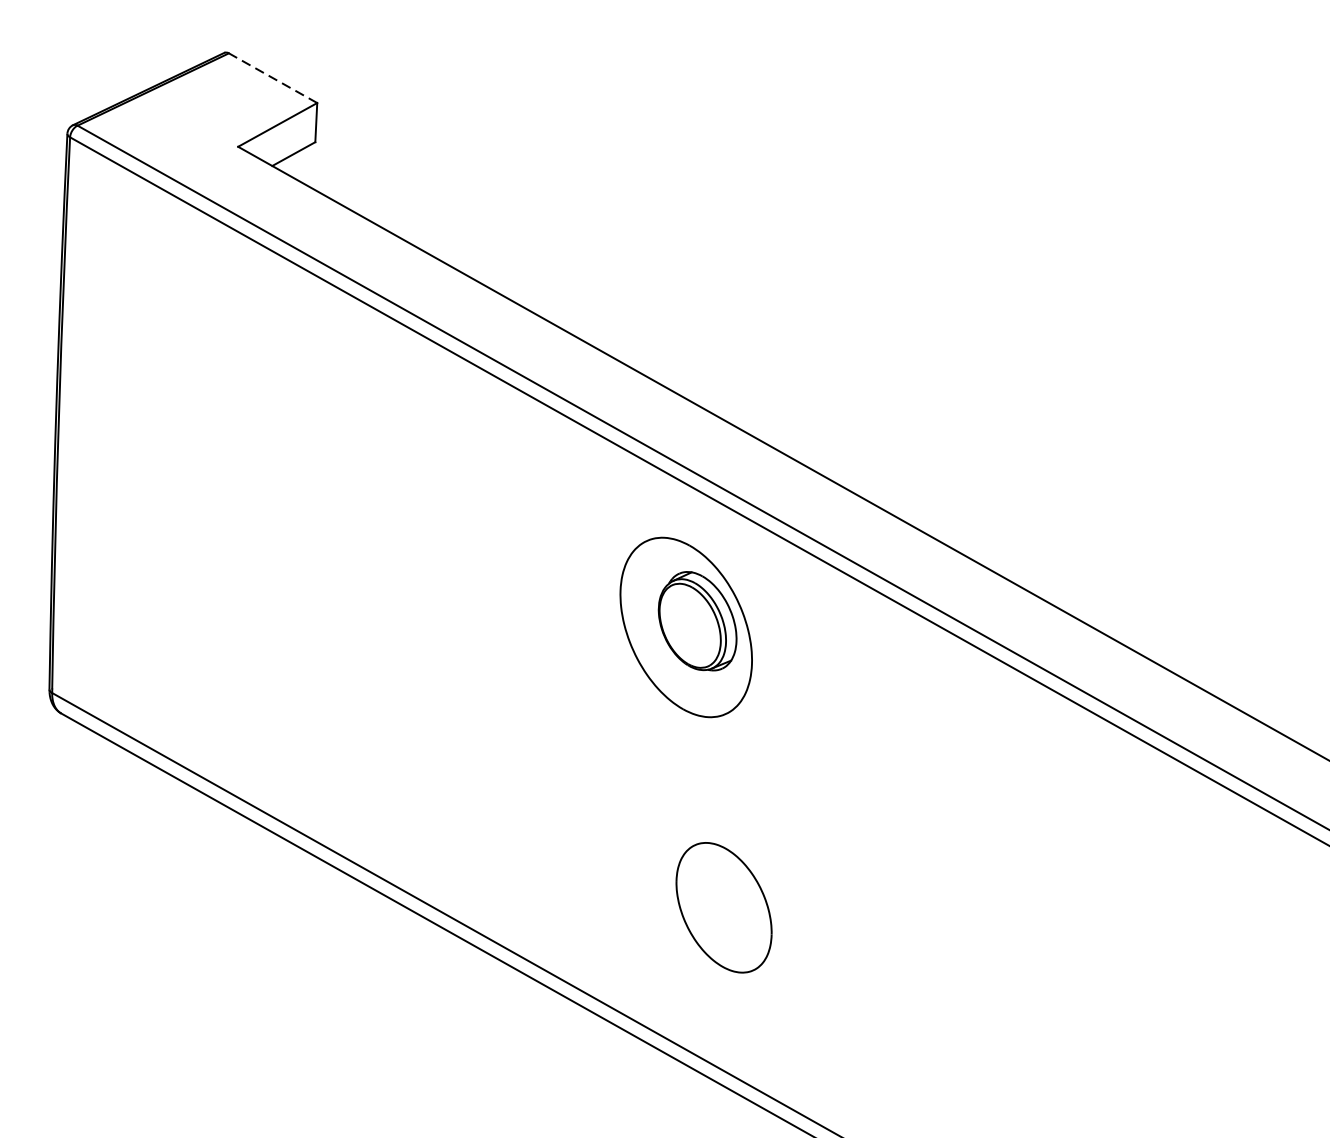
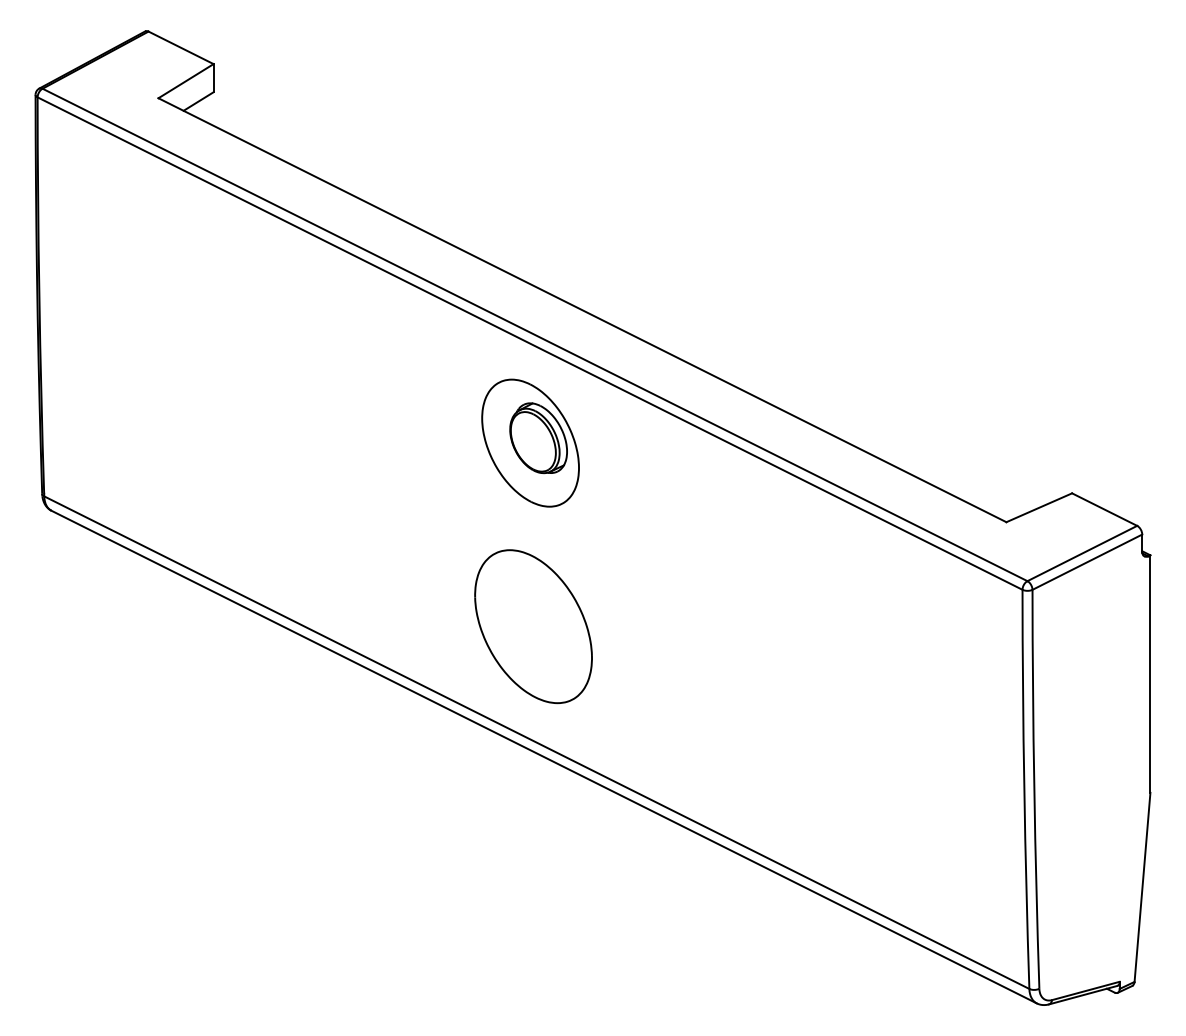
line: (272, 77) -> (180, 47), dashed -> solid
part: (686, 626) -> (530, 442), moved
part: (724, 907) -> (533, 626), size x1.67

